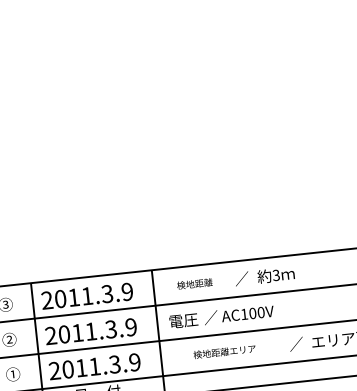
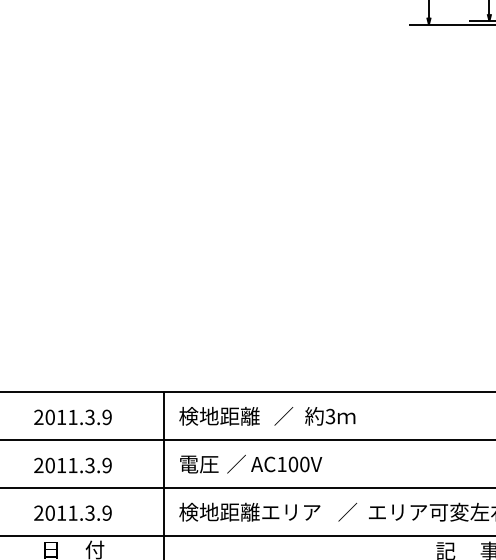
part: (194, 284) -> (219, 416), size x1.67
part: (86, 296) -> (72, 417), size x0.62
part: (90, 331) -> (72, 465), size x0.62
part: (224, 351) -> (249, 511), size x1.67
part: (94, 366) -> (72, 512), size x0.62

